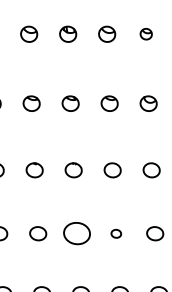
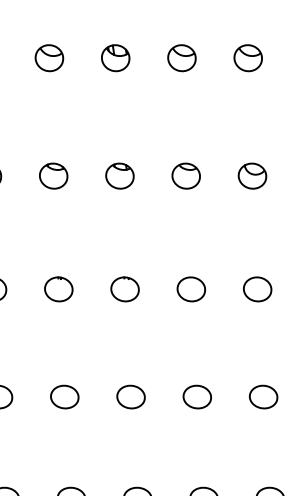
part: (146, 33) -> (248, 56), size x1.43
part: (77, 233) -> (131, 396), size x0.62
part: (116, 233) -> (197, 396), size x1.67

